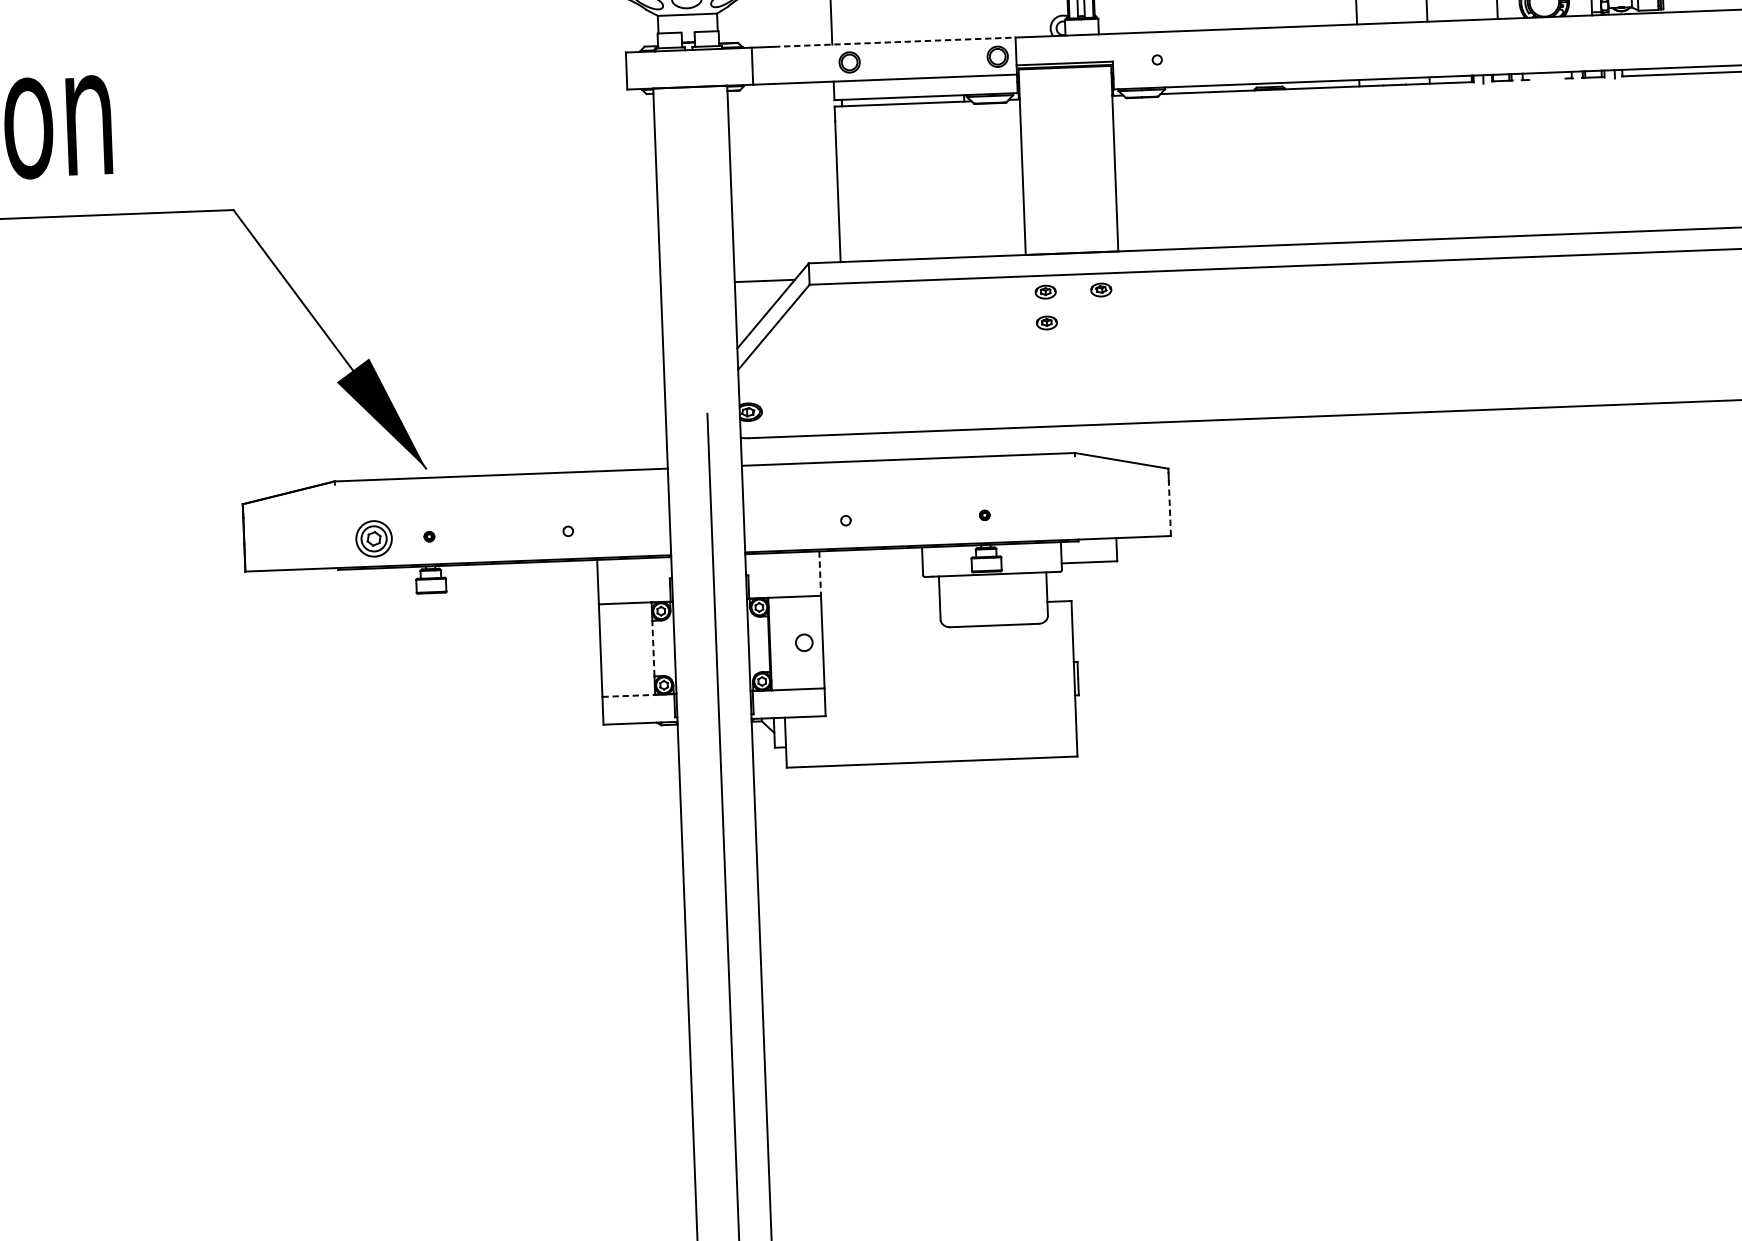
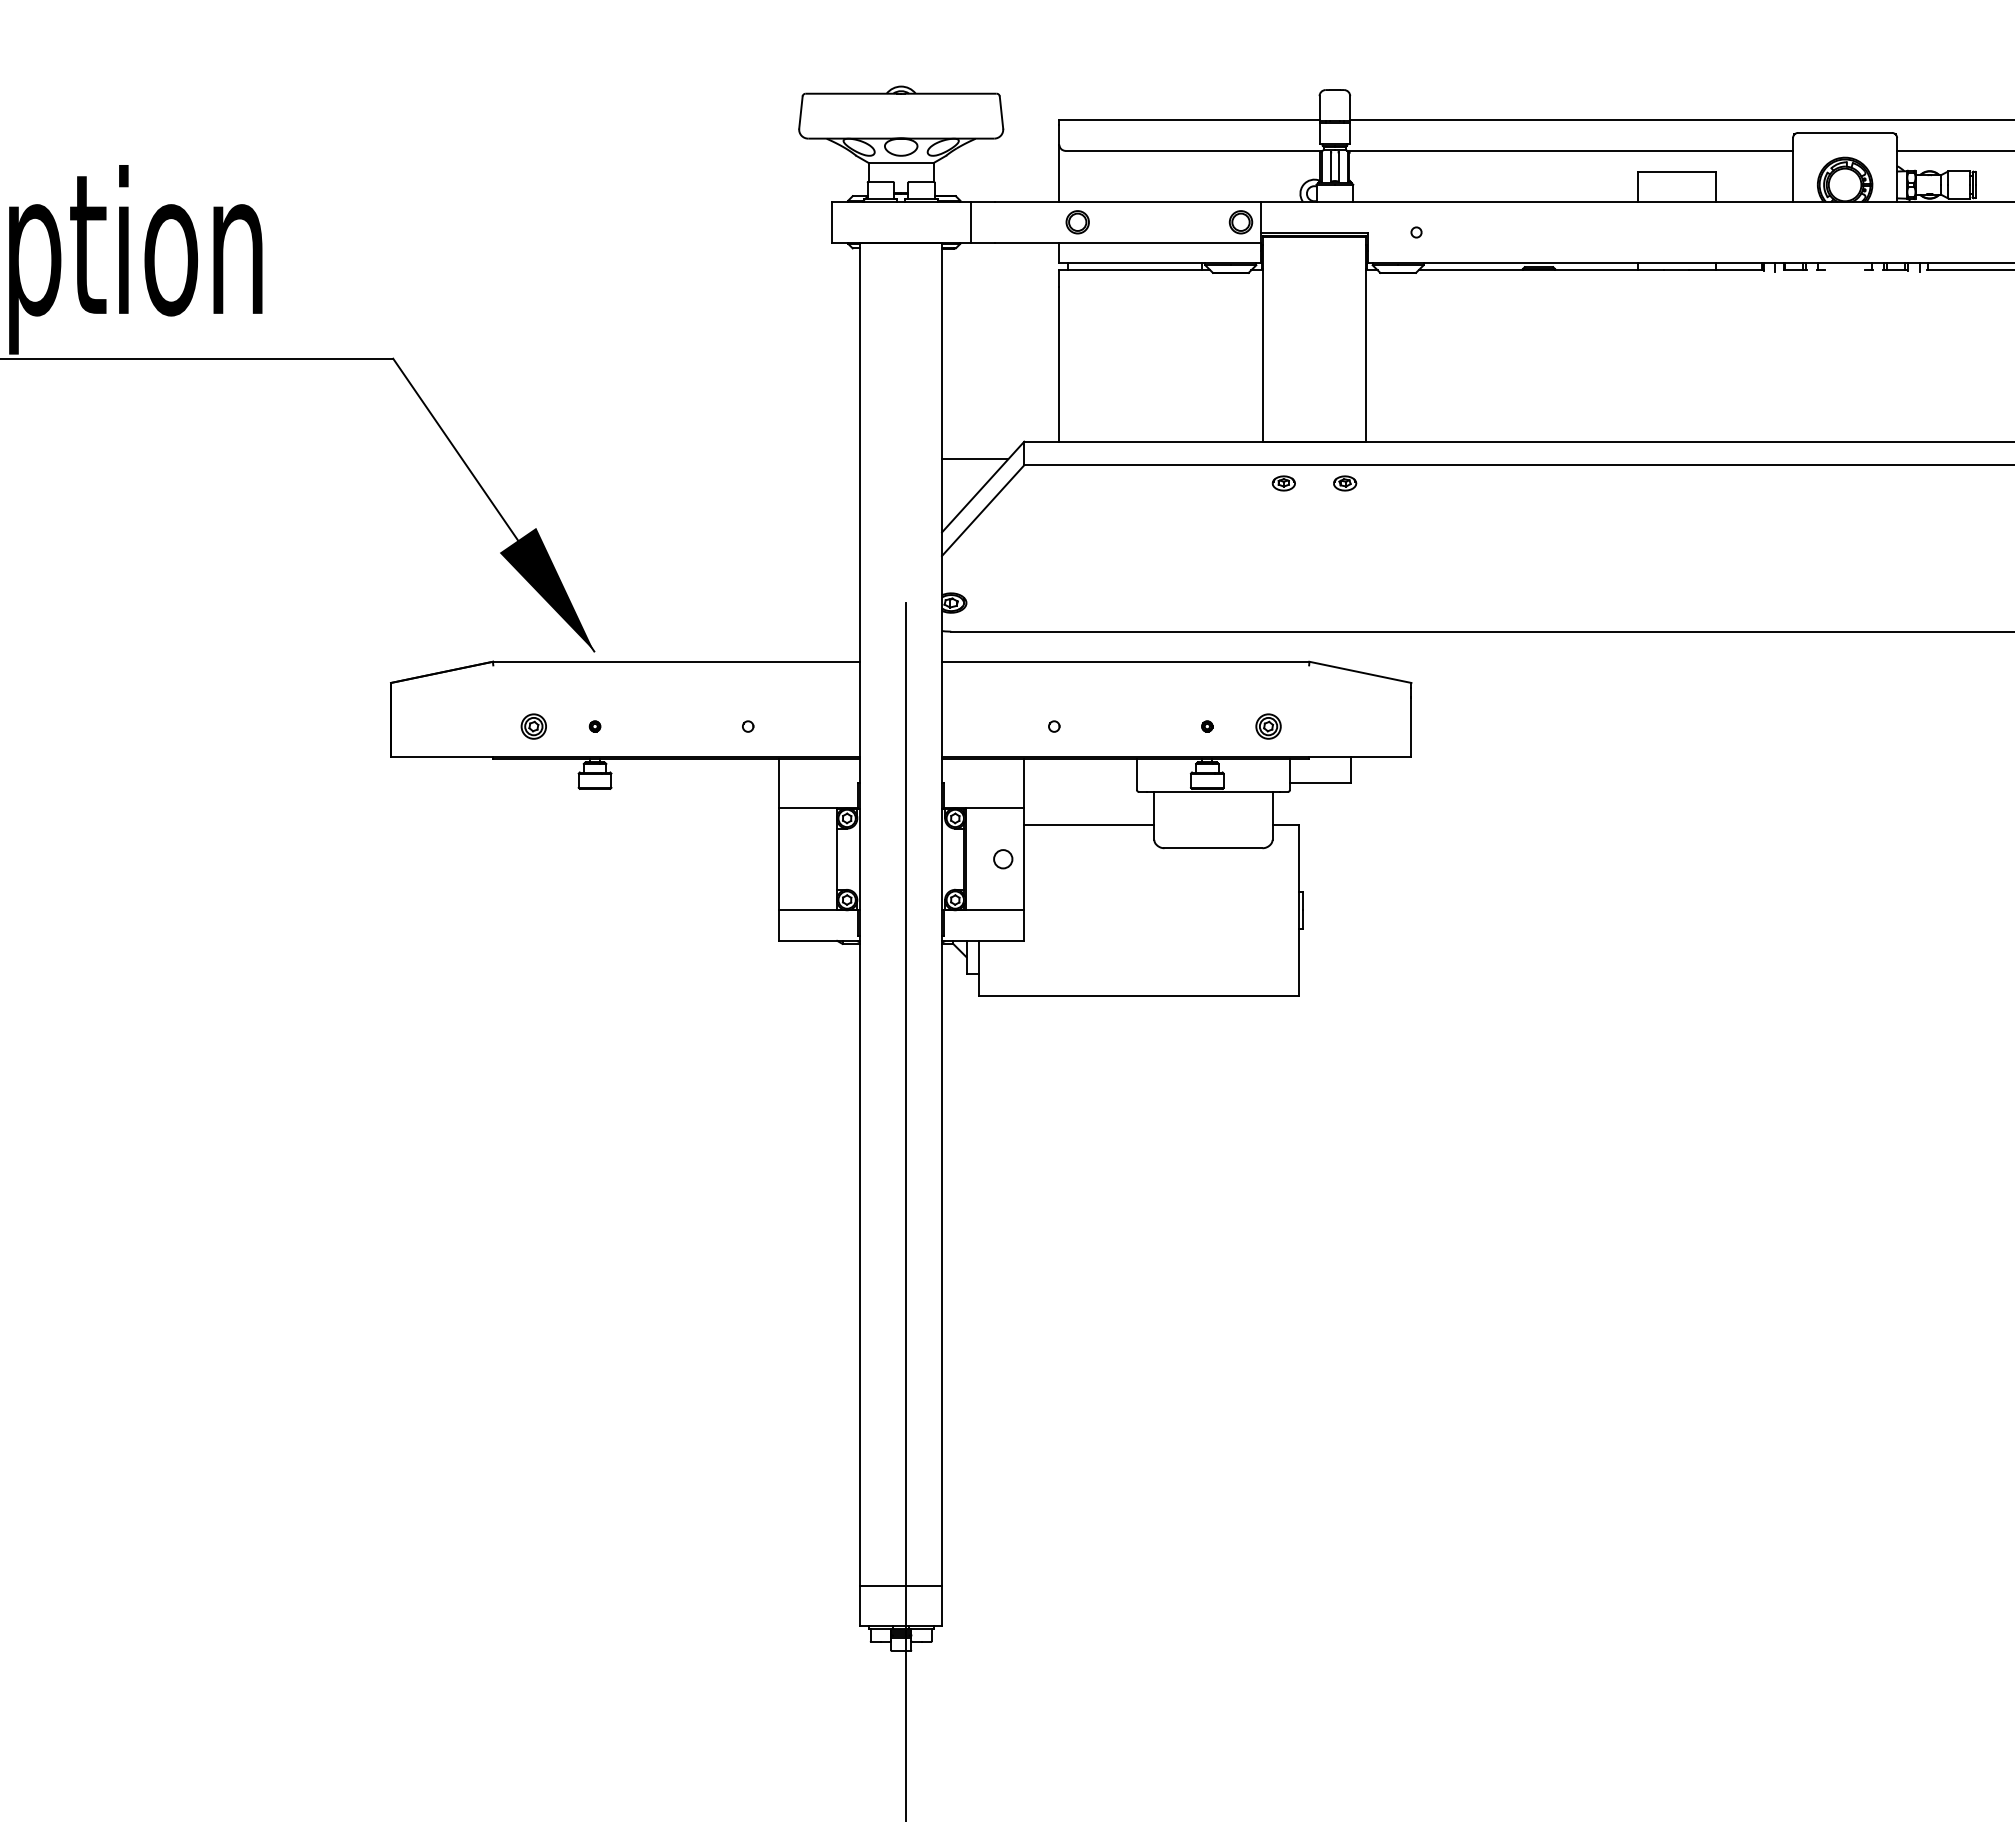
line: (894, 41) -> (1128, 201), dashed -> solid
part: (1046, 323) -> (1283, 517), removed
line: (1169, 509) -> (1411, 727), dashed -> solid
part: (1040, 513) -> (1268, 726), added
part: (373, 538) -> (533, 726), size x0.62
line: (820, 574) -> (1023, 784), dashed -> solid
line: (880, 608) -> (1088, 824), added
line: (653, 648) -> (836, 859), dashed -> solid
line: (629, 696) -> (808, 910), dashed -> solid

